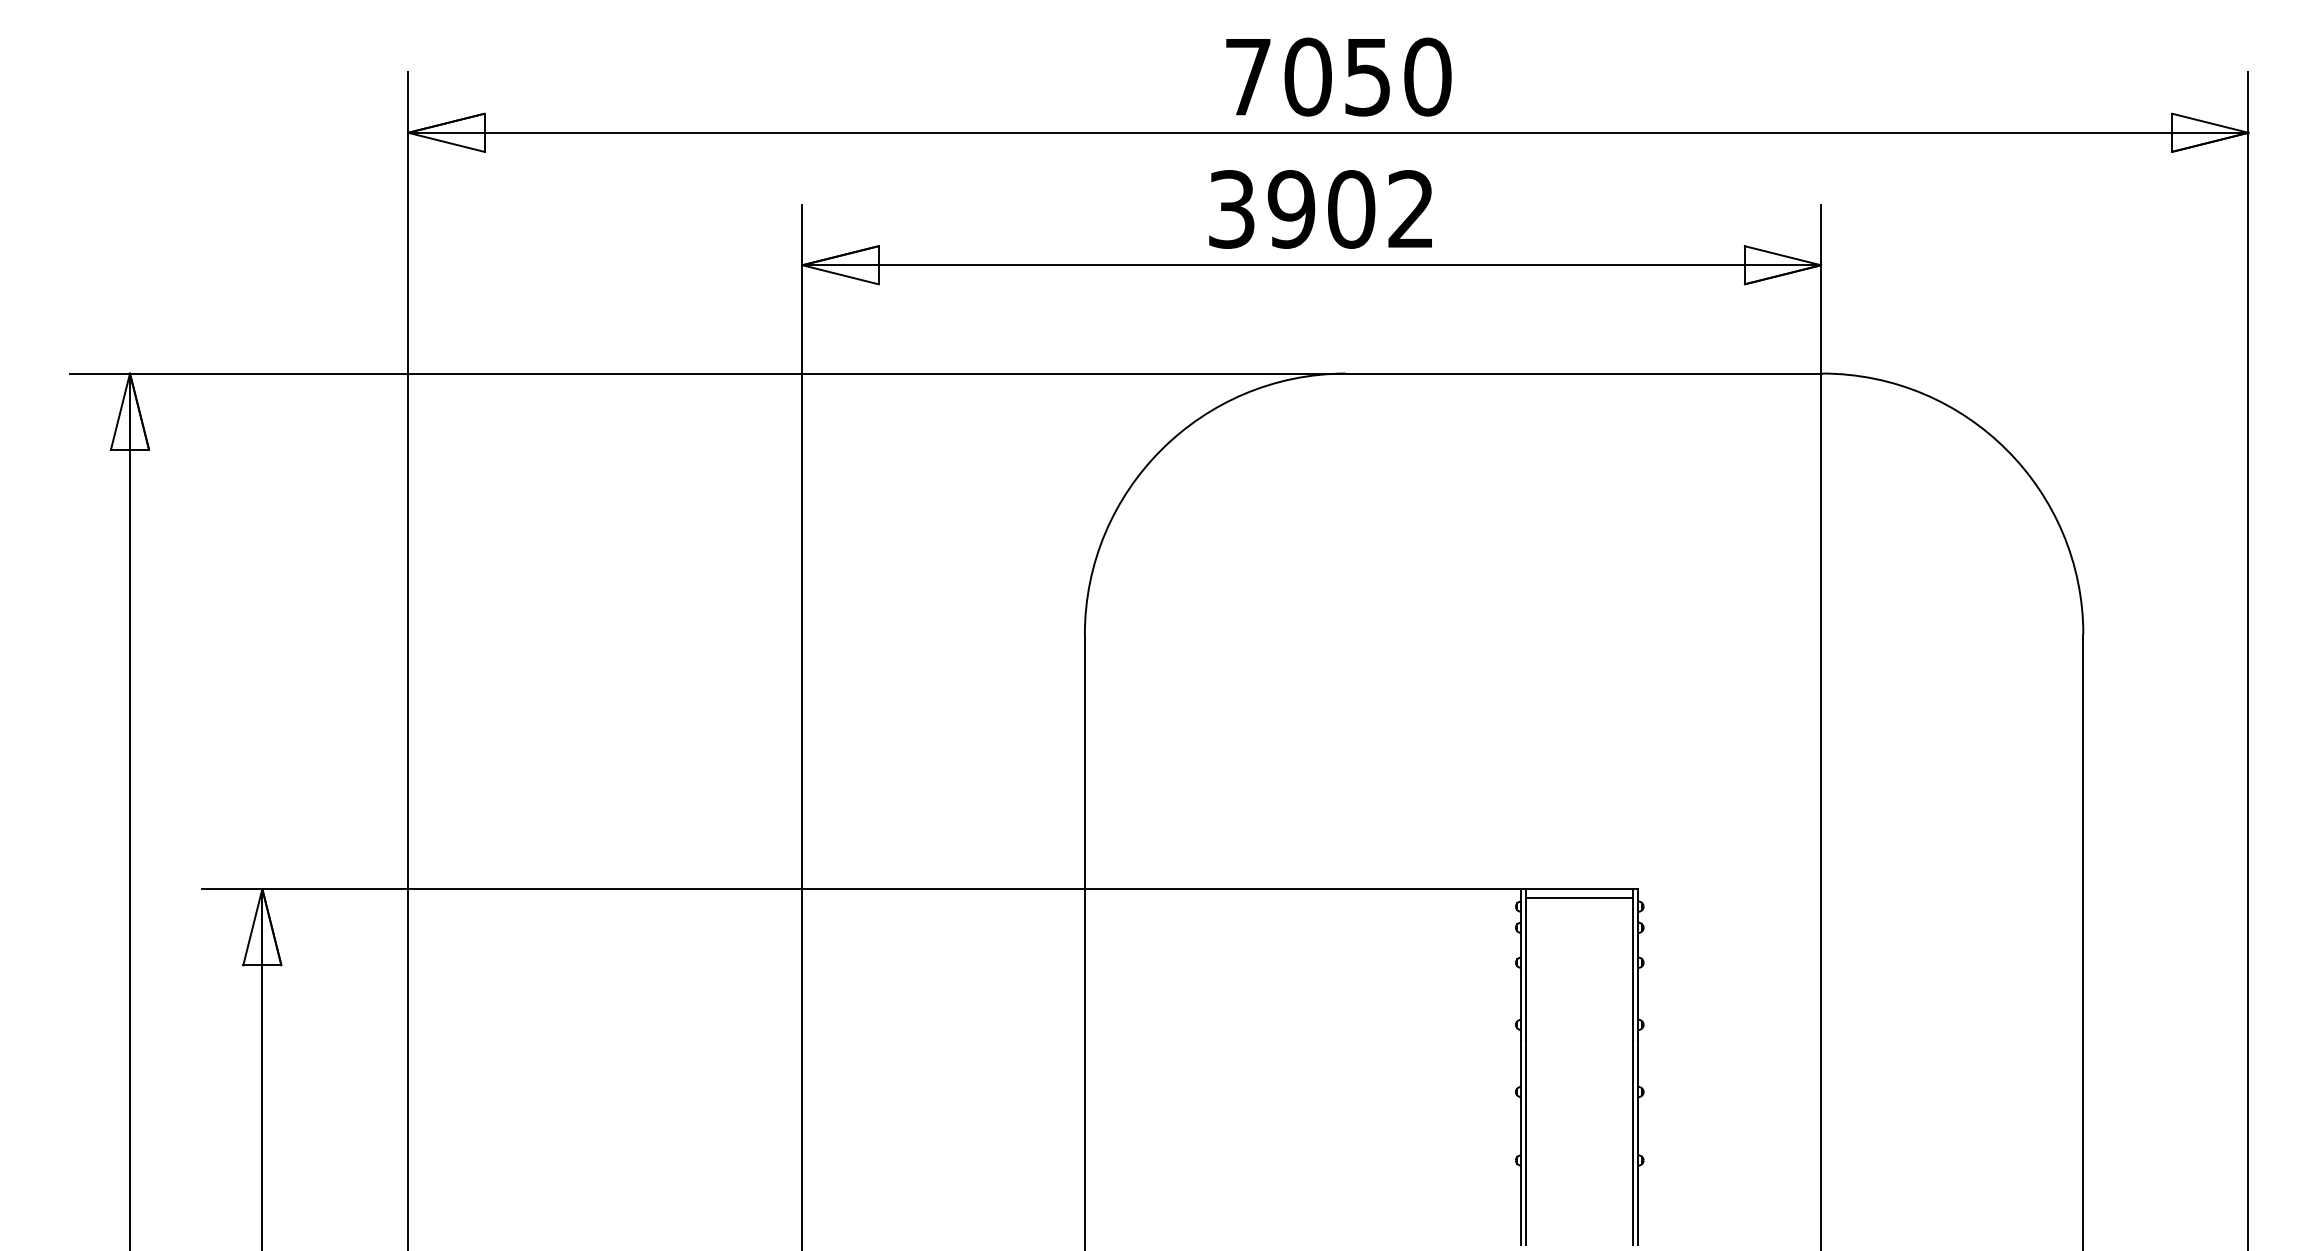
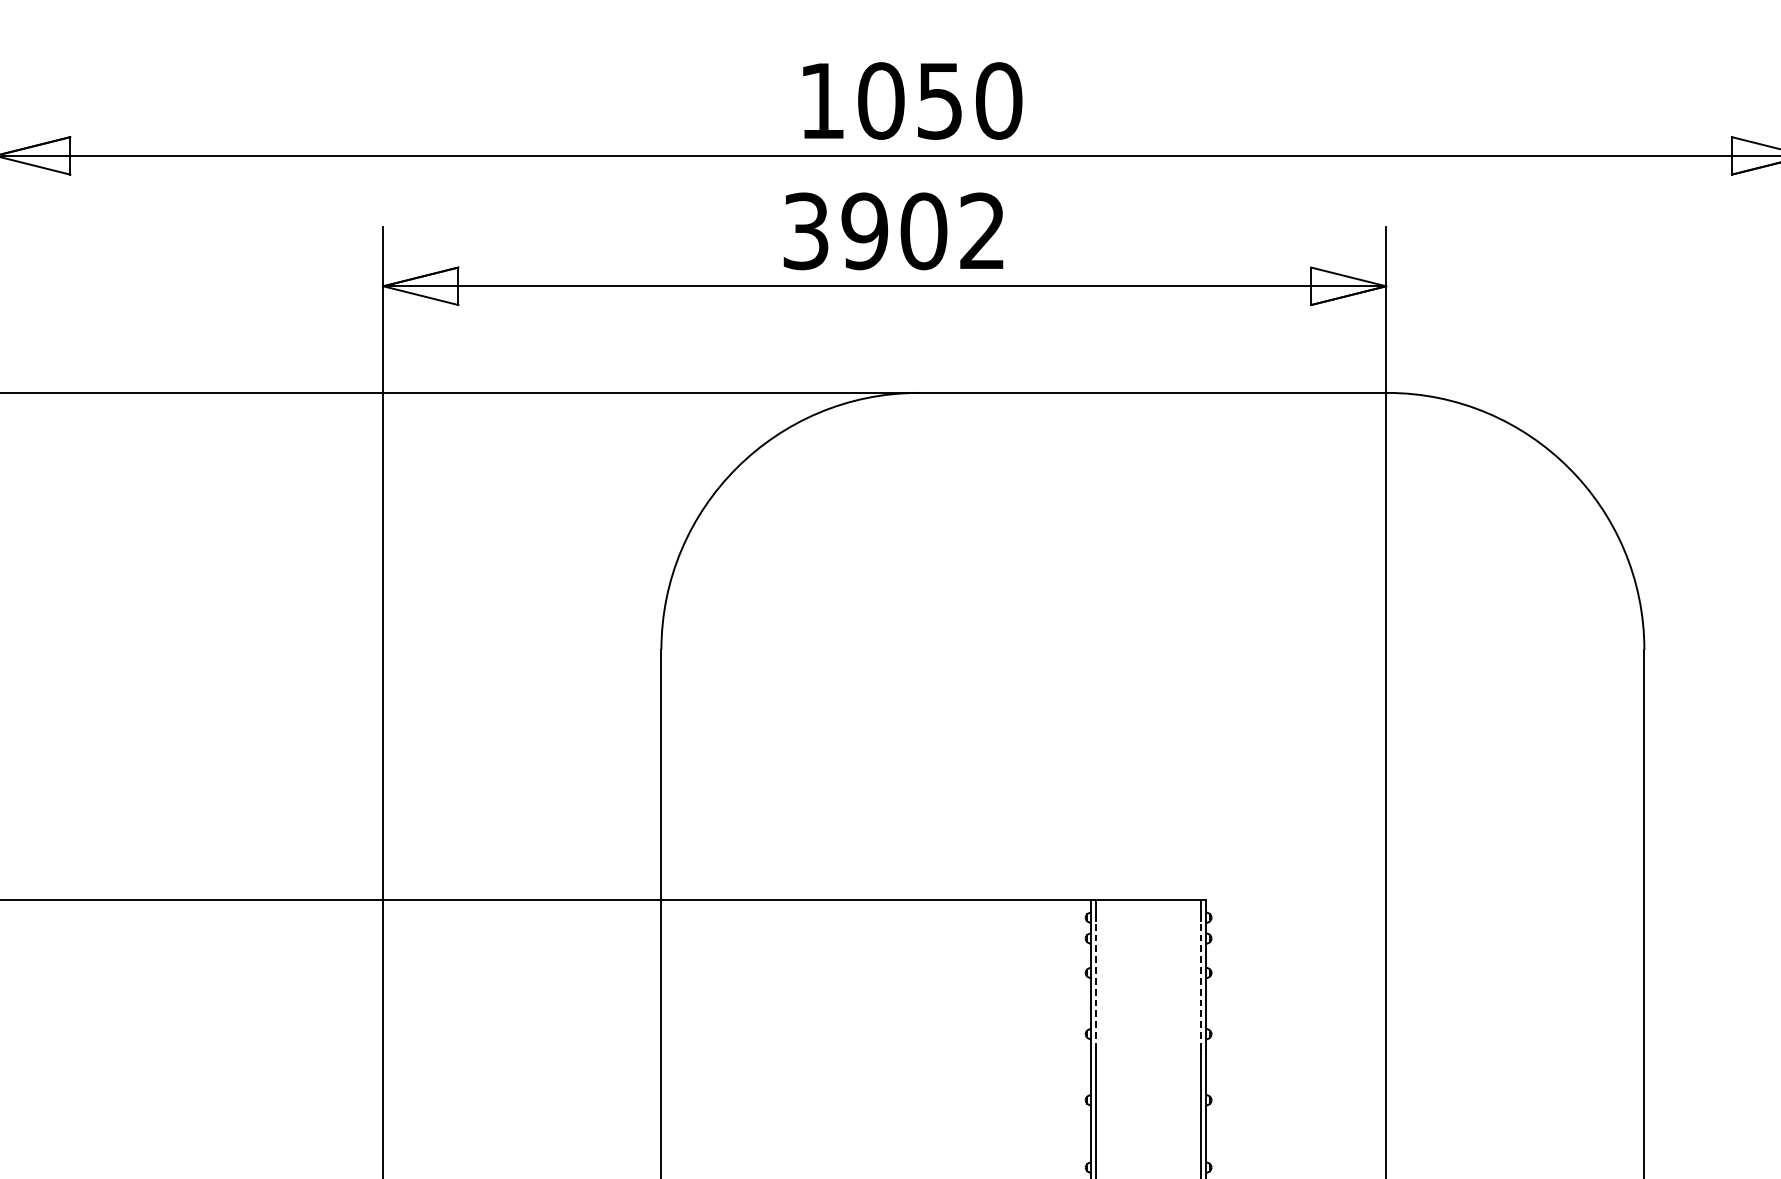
text: (1248, 77) -> (822, 101), 7050 -> 1050
line: (1579, 898) -> (1148, 909), removed
line: (1526, 974) -> (1096, 984), solid -> dashed
line: (1633, 974) -> (1201, 984), solid -> dashed

